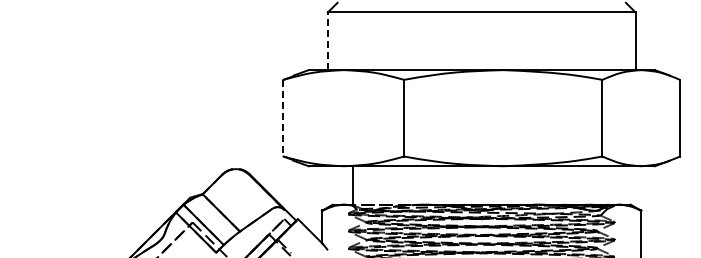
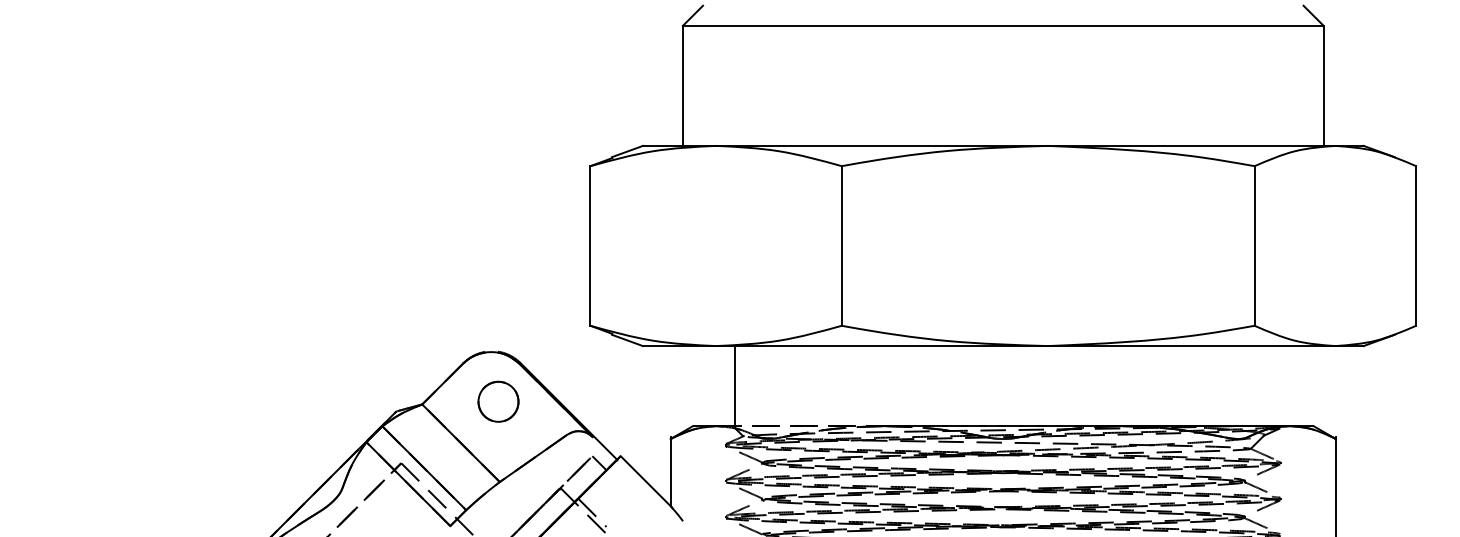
line: (327, 41) -> (682, 86), dashed -> solid
line: (283, 118) -> (590, 246), dashed -> solid
circle: (238, 192) -> (496, 400), added

